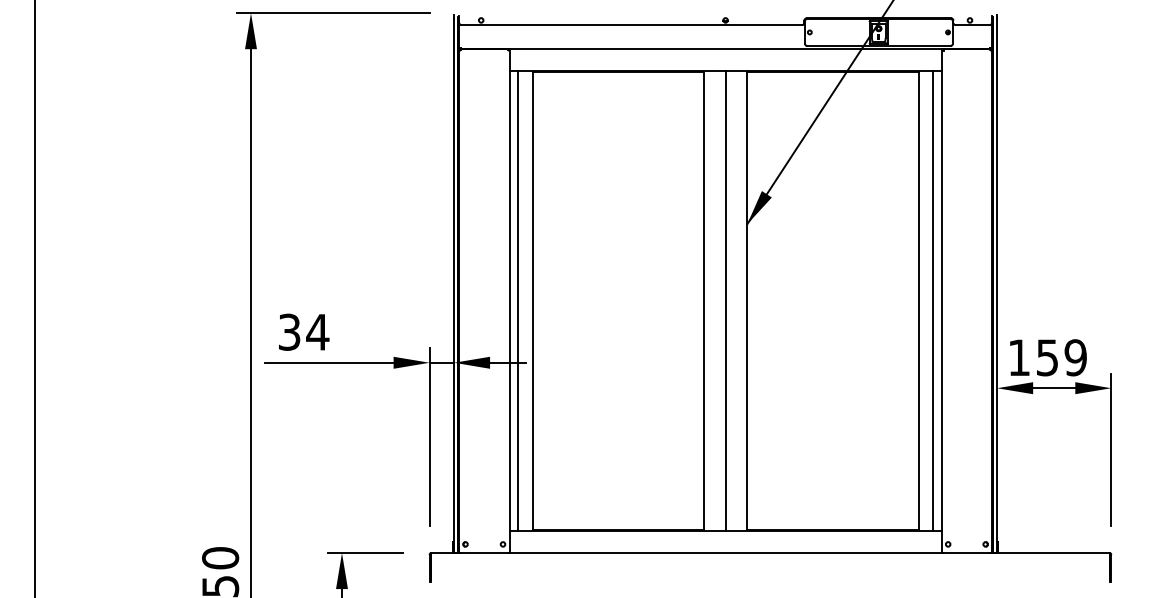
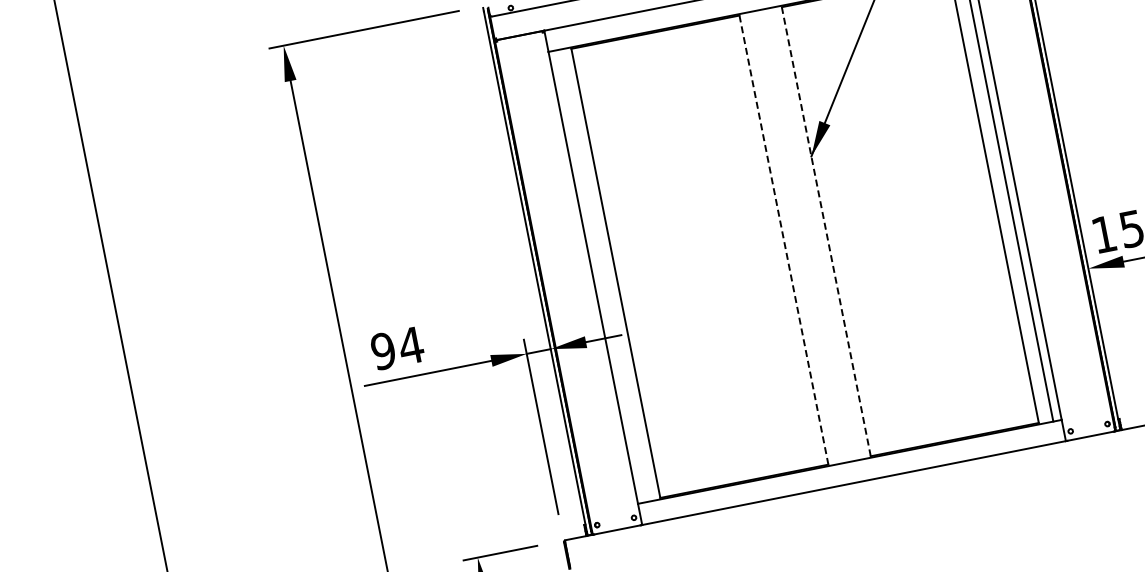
line: (518, 300) -> (601, 275), removed
line: (725, 300) -> (804, 235), removed
line: (704, 301) -> (784, 240), solid -> dashed
line: (747, 301) -> (826, 232), solid -> dashed
text: (289, 331) -> (383, 350), 34 -> 94

